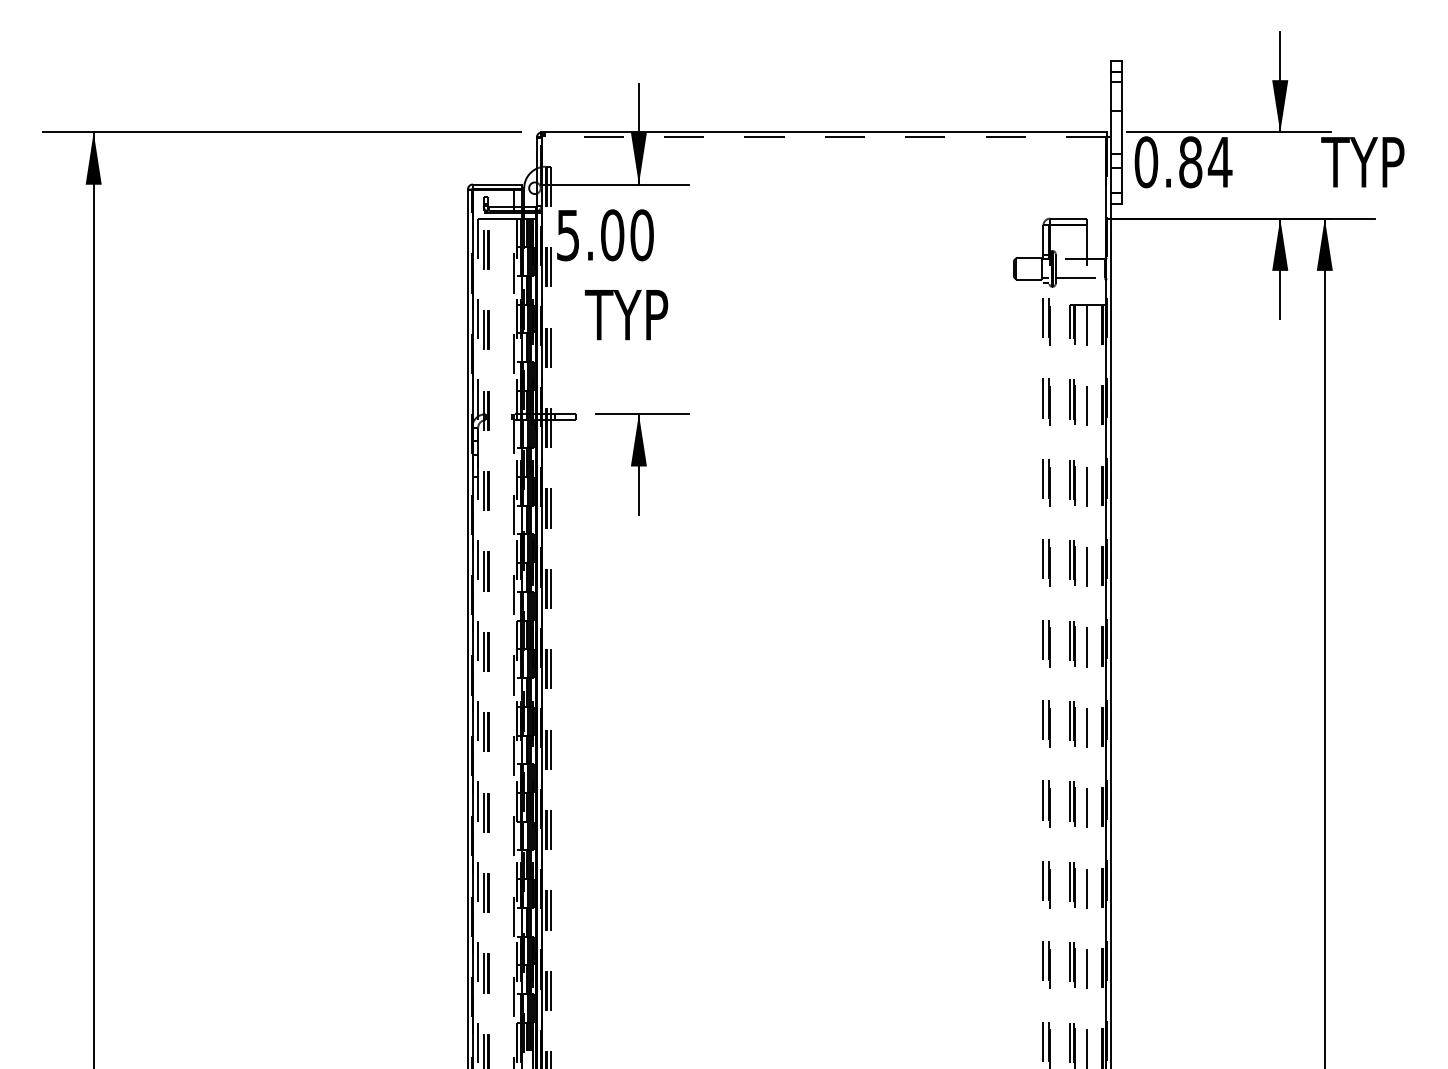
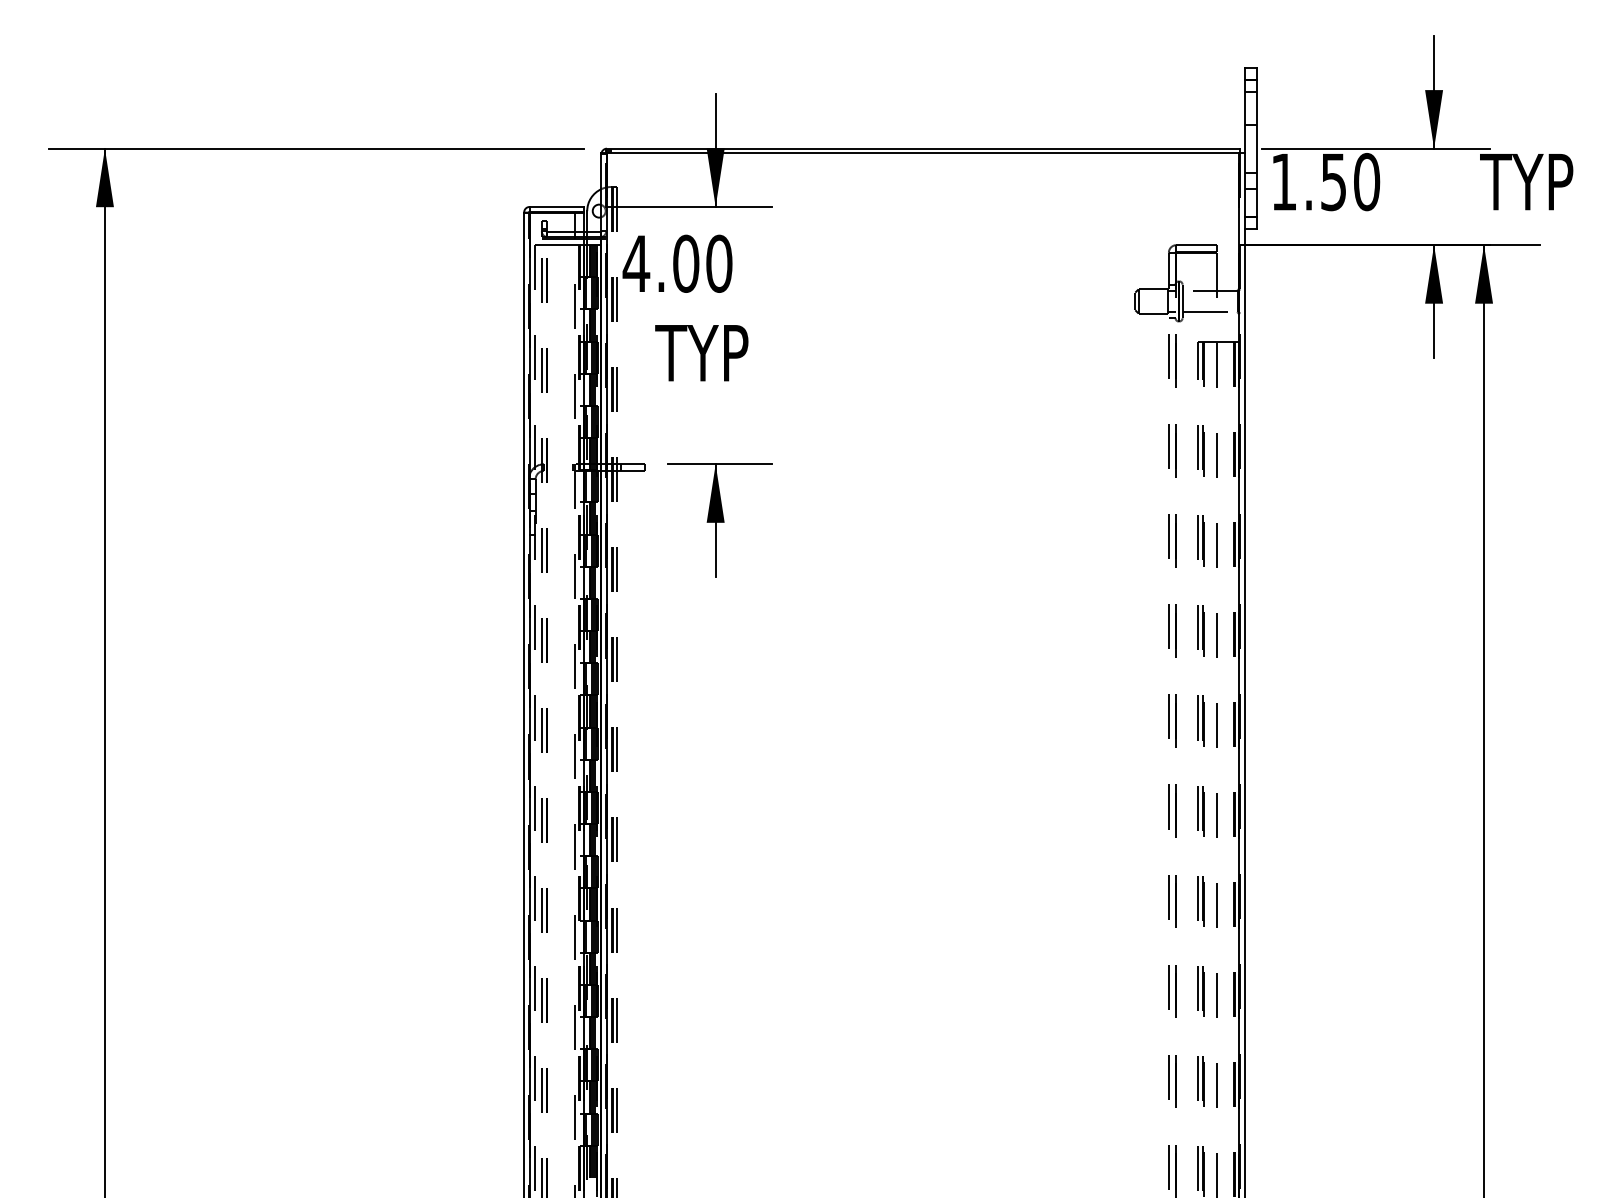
line: (823, 136) -> (922, 153), dashed -> solid
text: (1183, 162) -> (1325, 182), 0.84 -> 1.50
text: (568, 234) -> (636, 263), 5.00 -> 4.00

